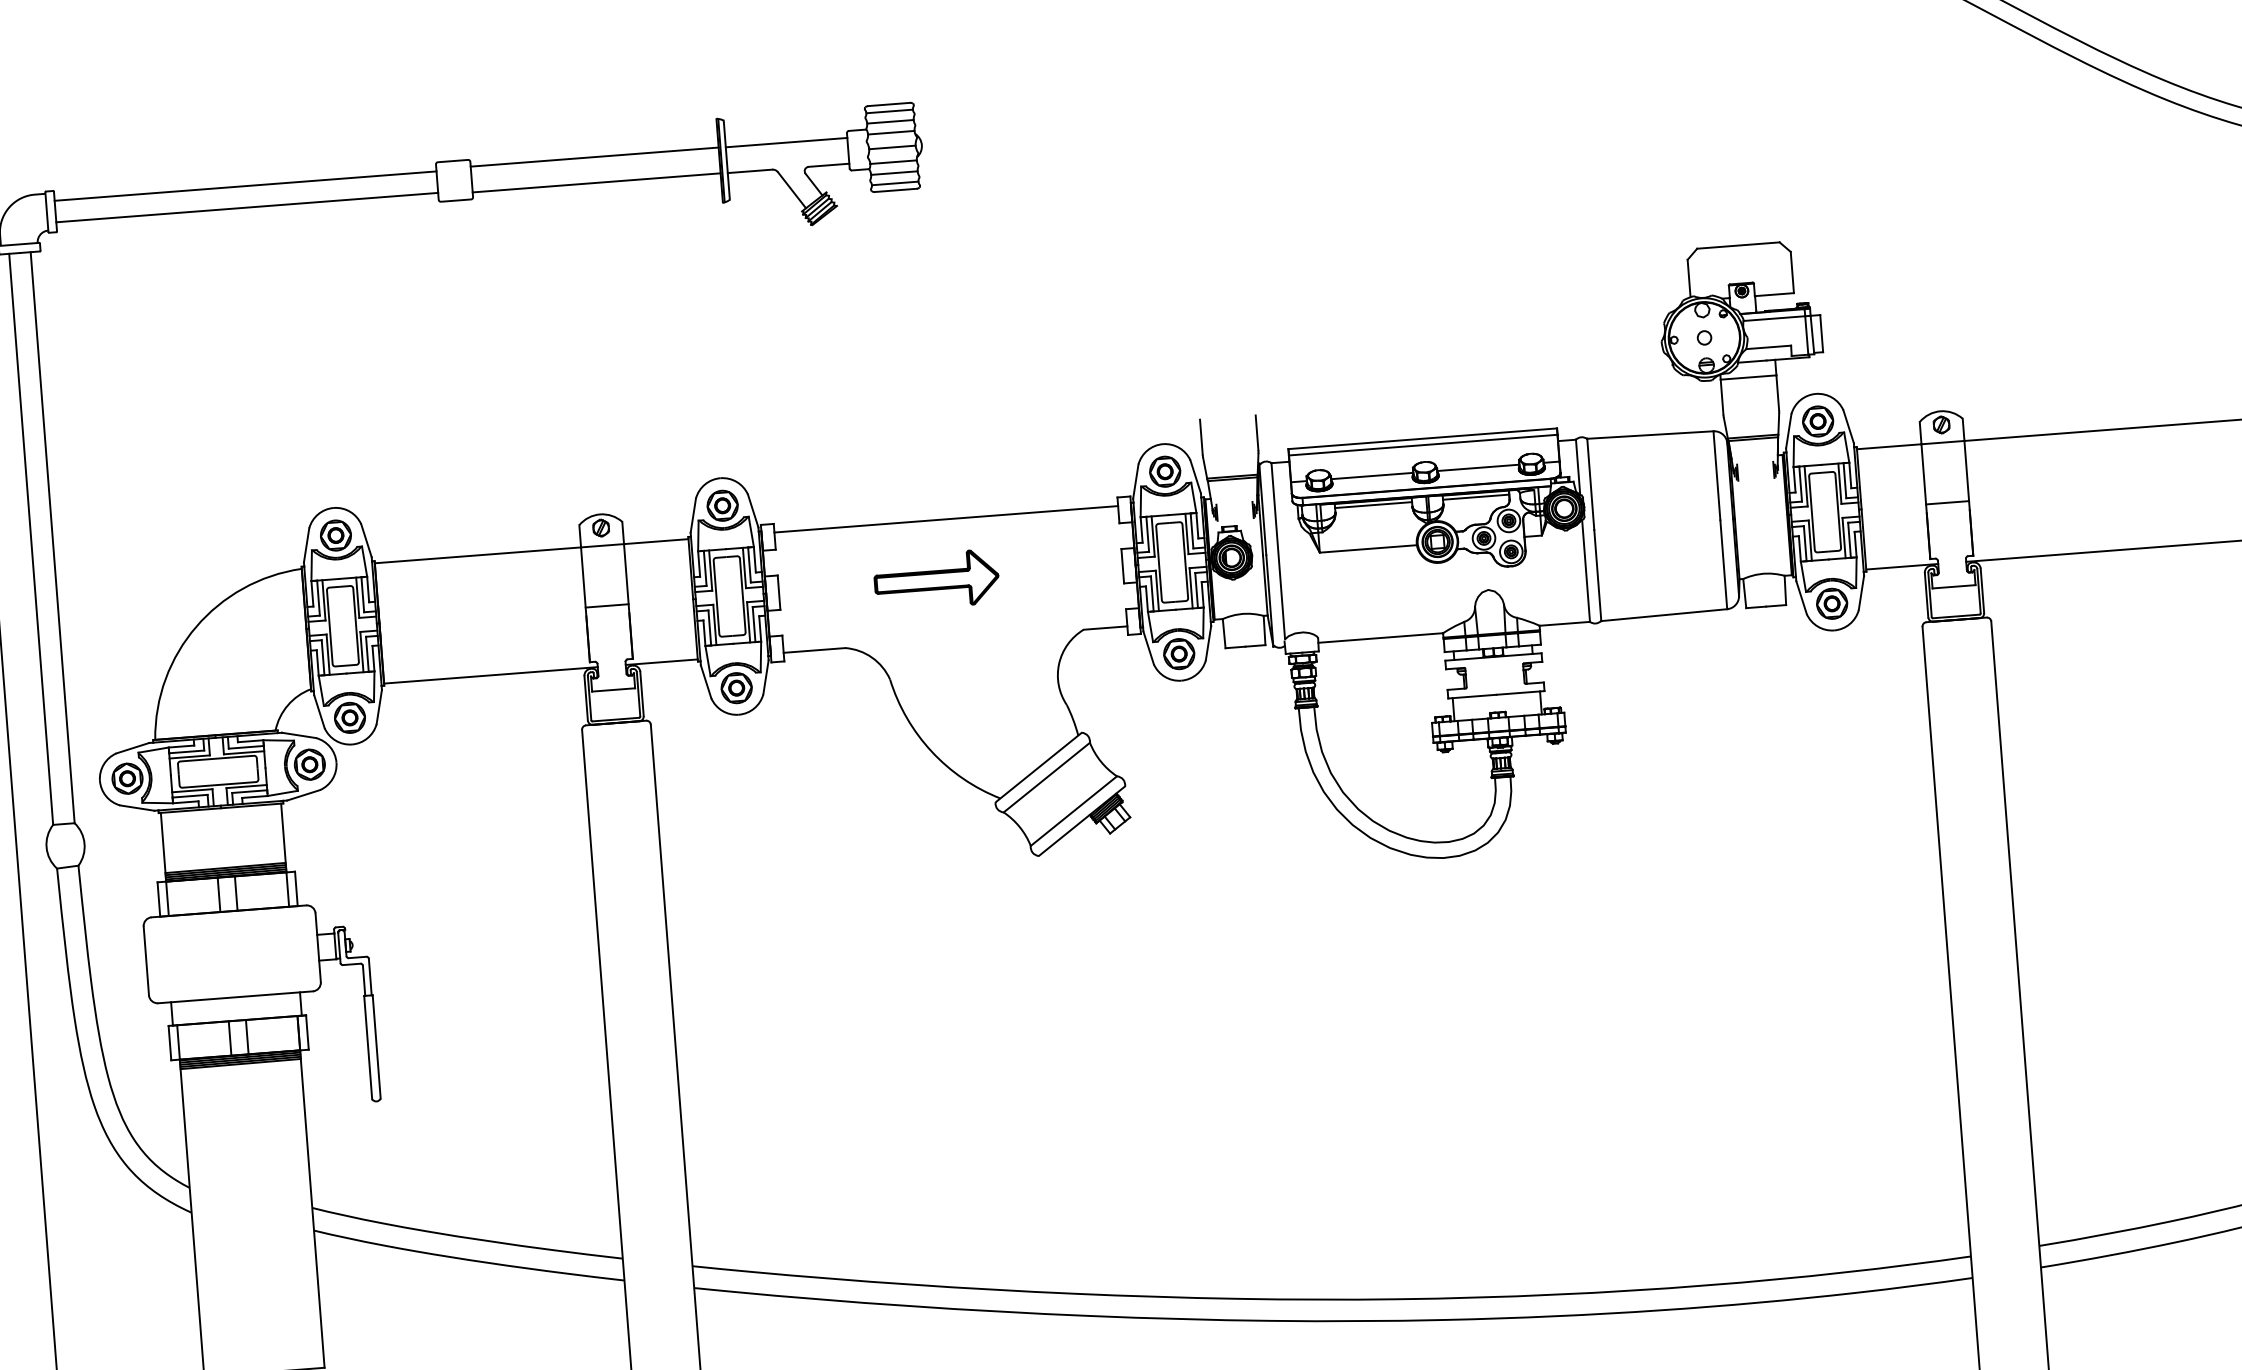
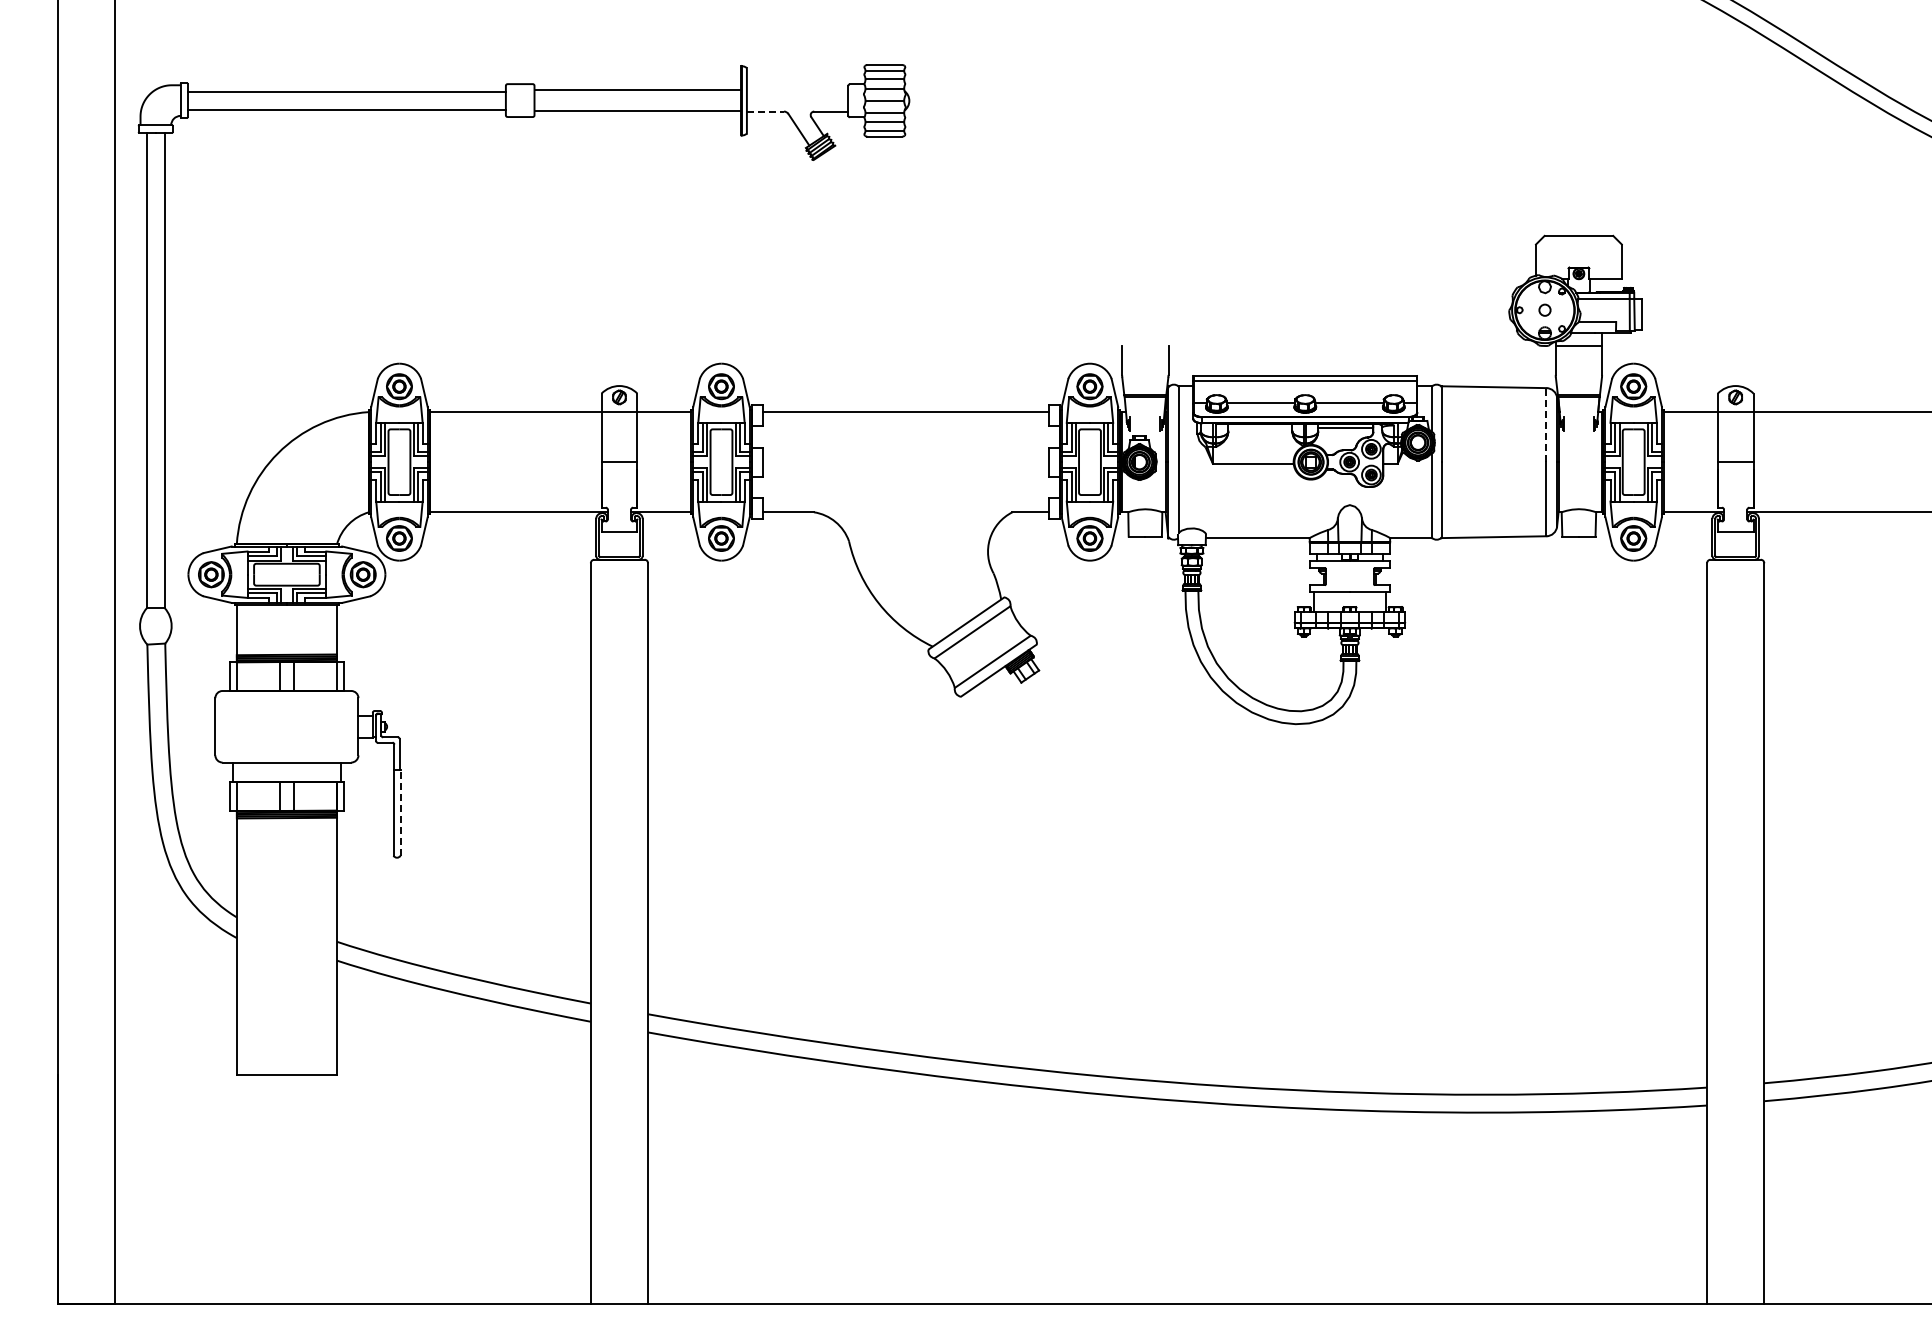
line: (786, 143) -> (797, 90), removed
line: (750, 171) -> (765, 111), solid -> dashed
line: (1716, 474) -> (1546, 424), solid -> dashed
line: (1373, 505) -> (1260, 427), removed
part: (937, 579) -> (894, 461), removed
line: (376, 1046) -> (400, 812), solid -> dashed

